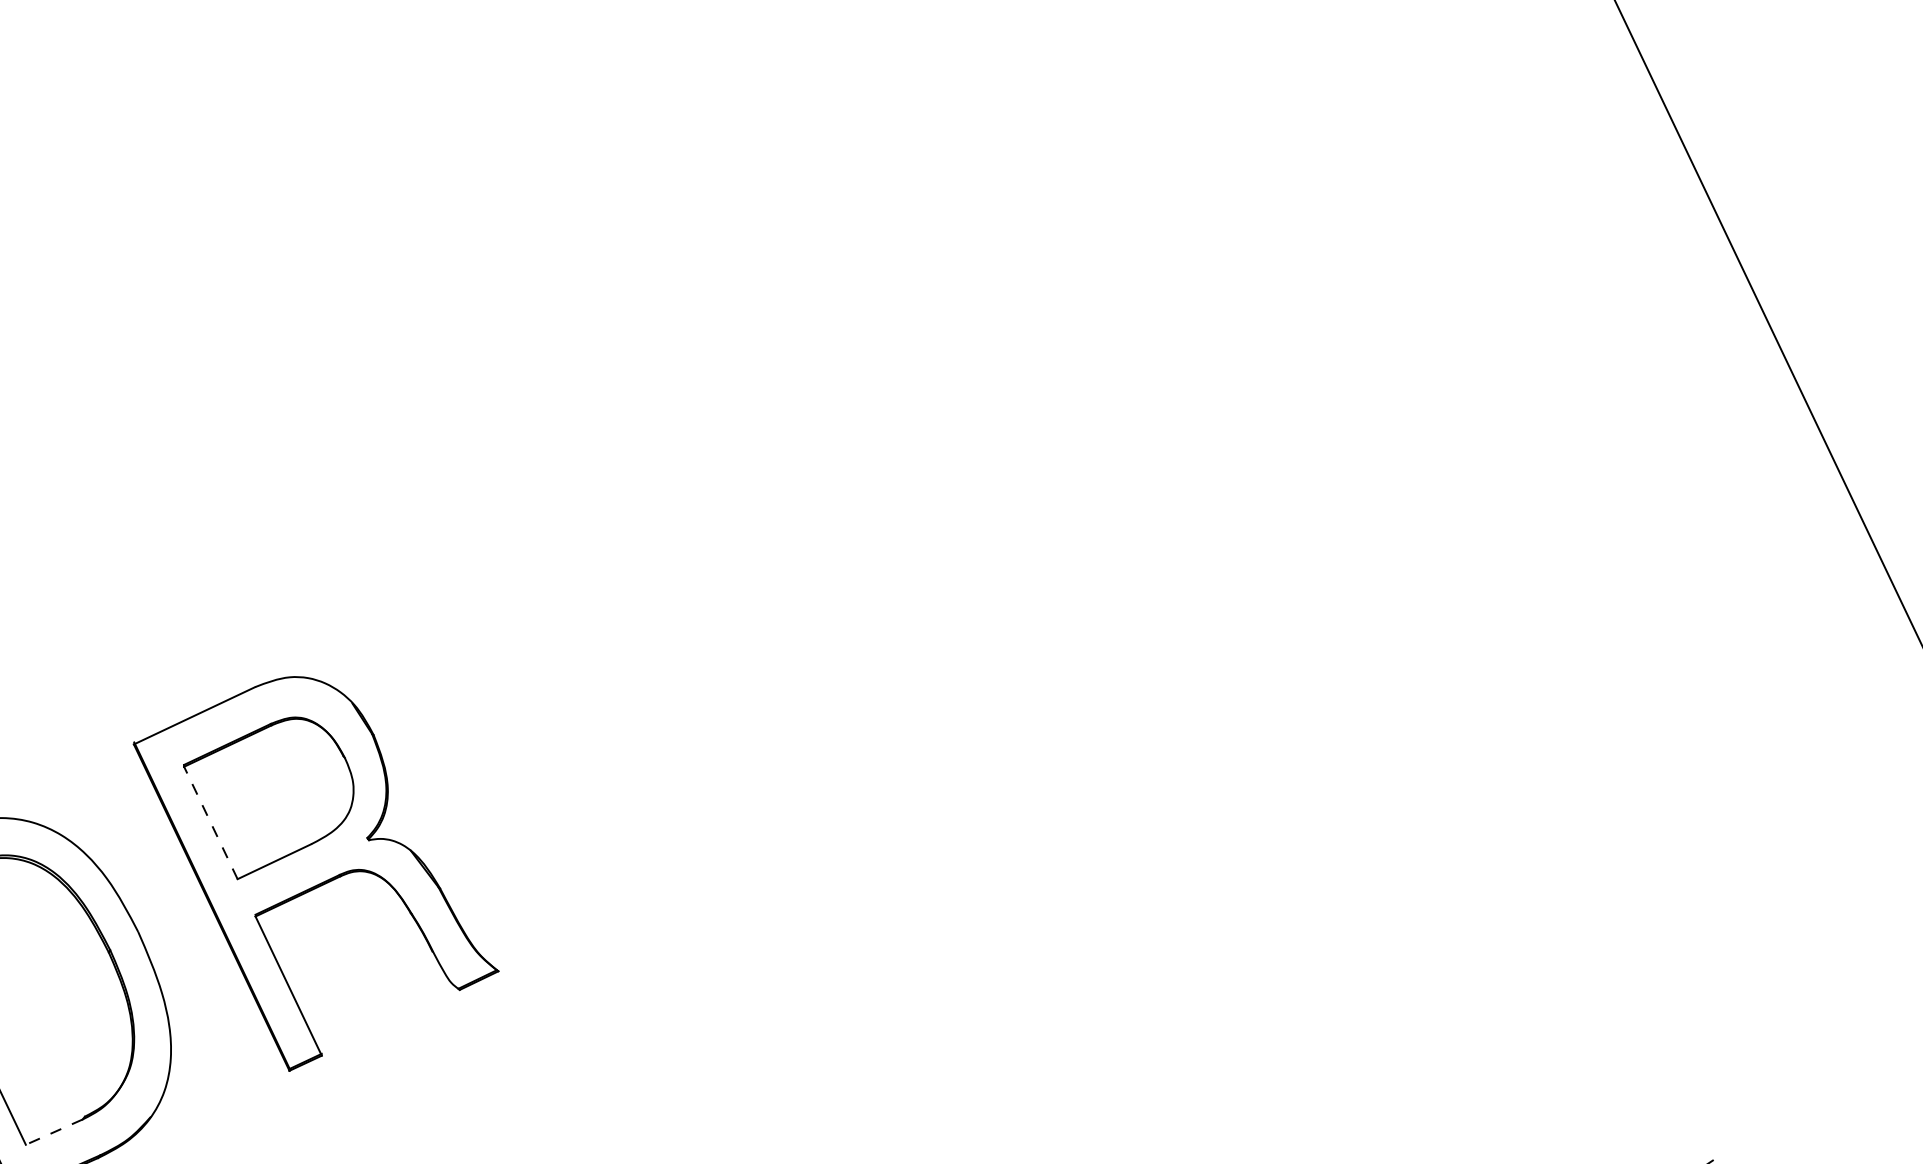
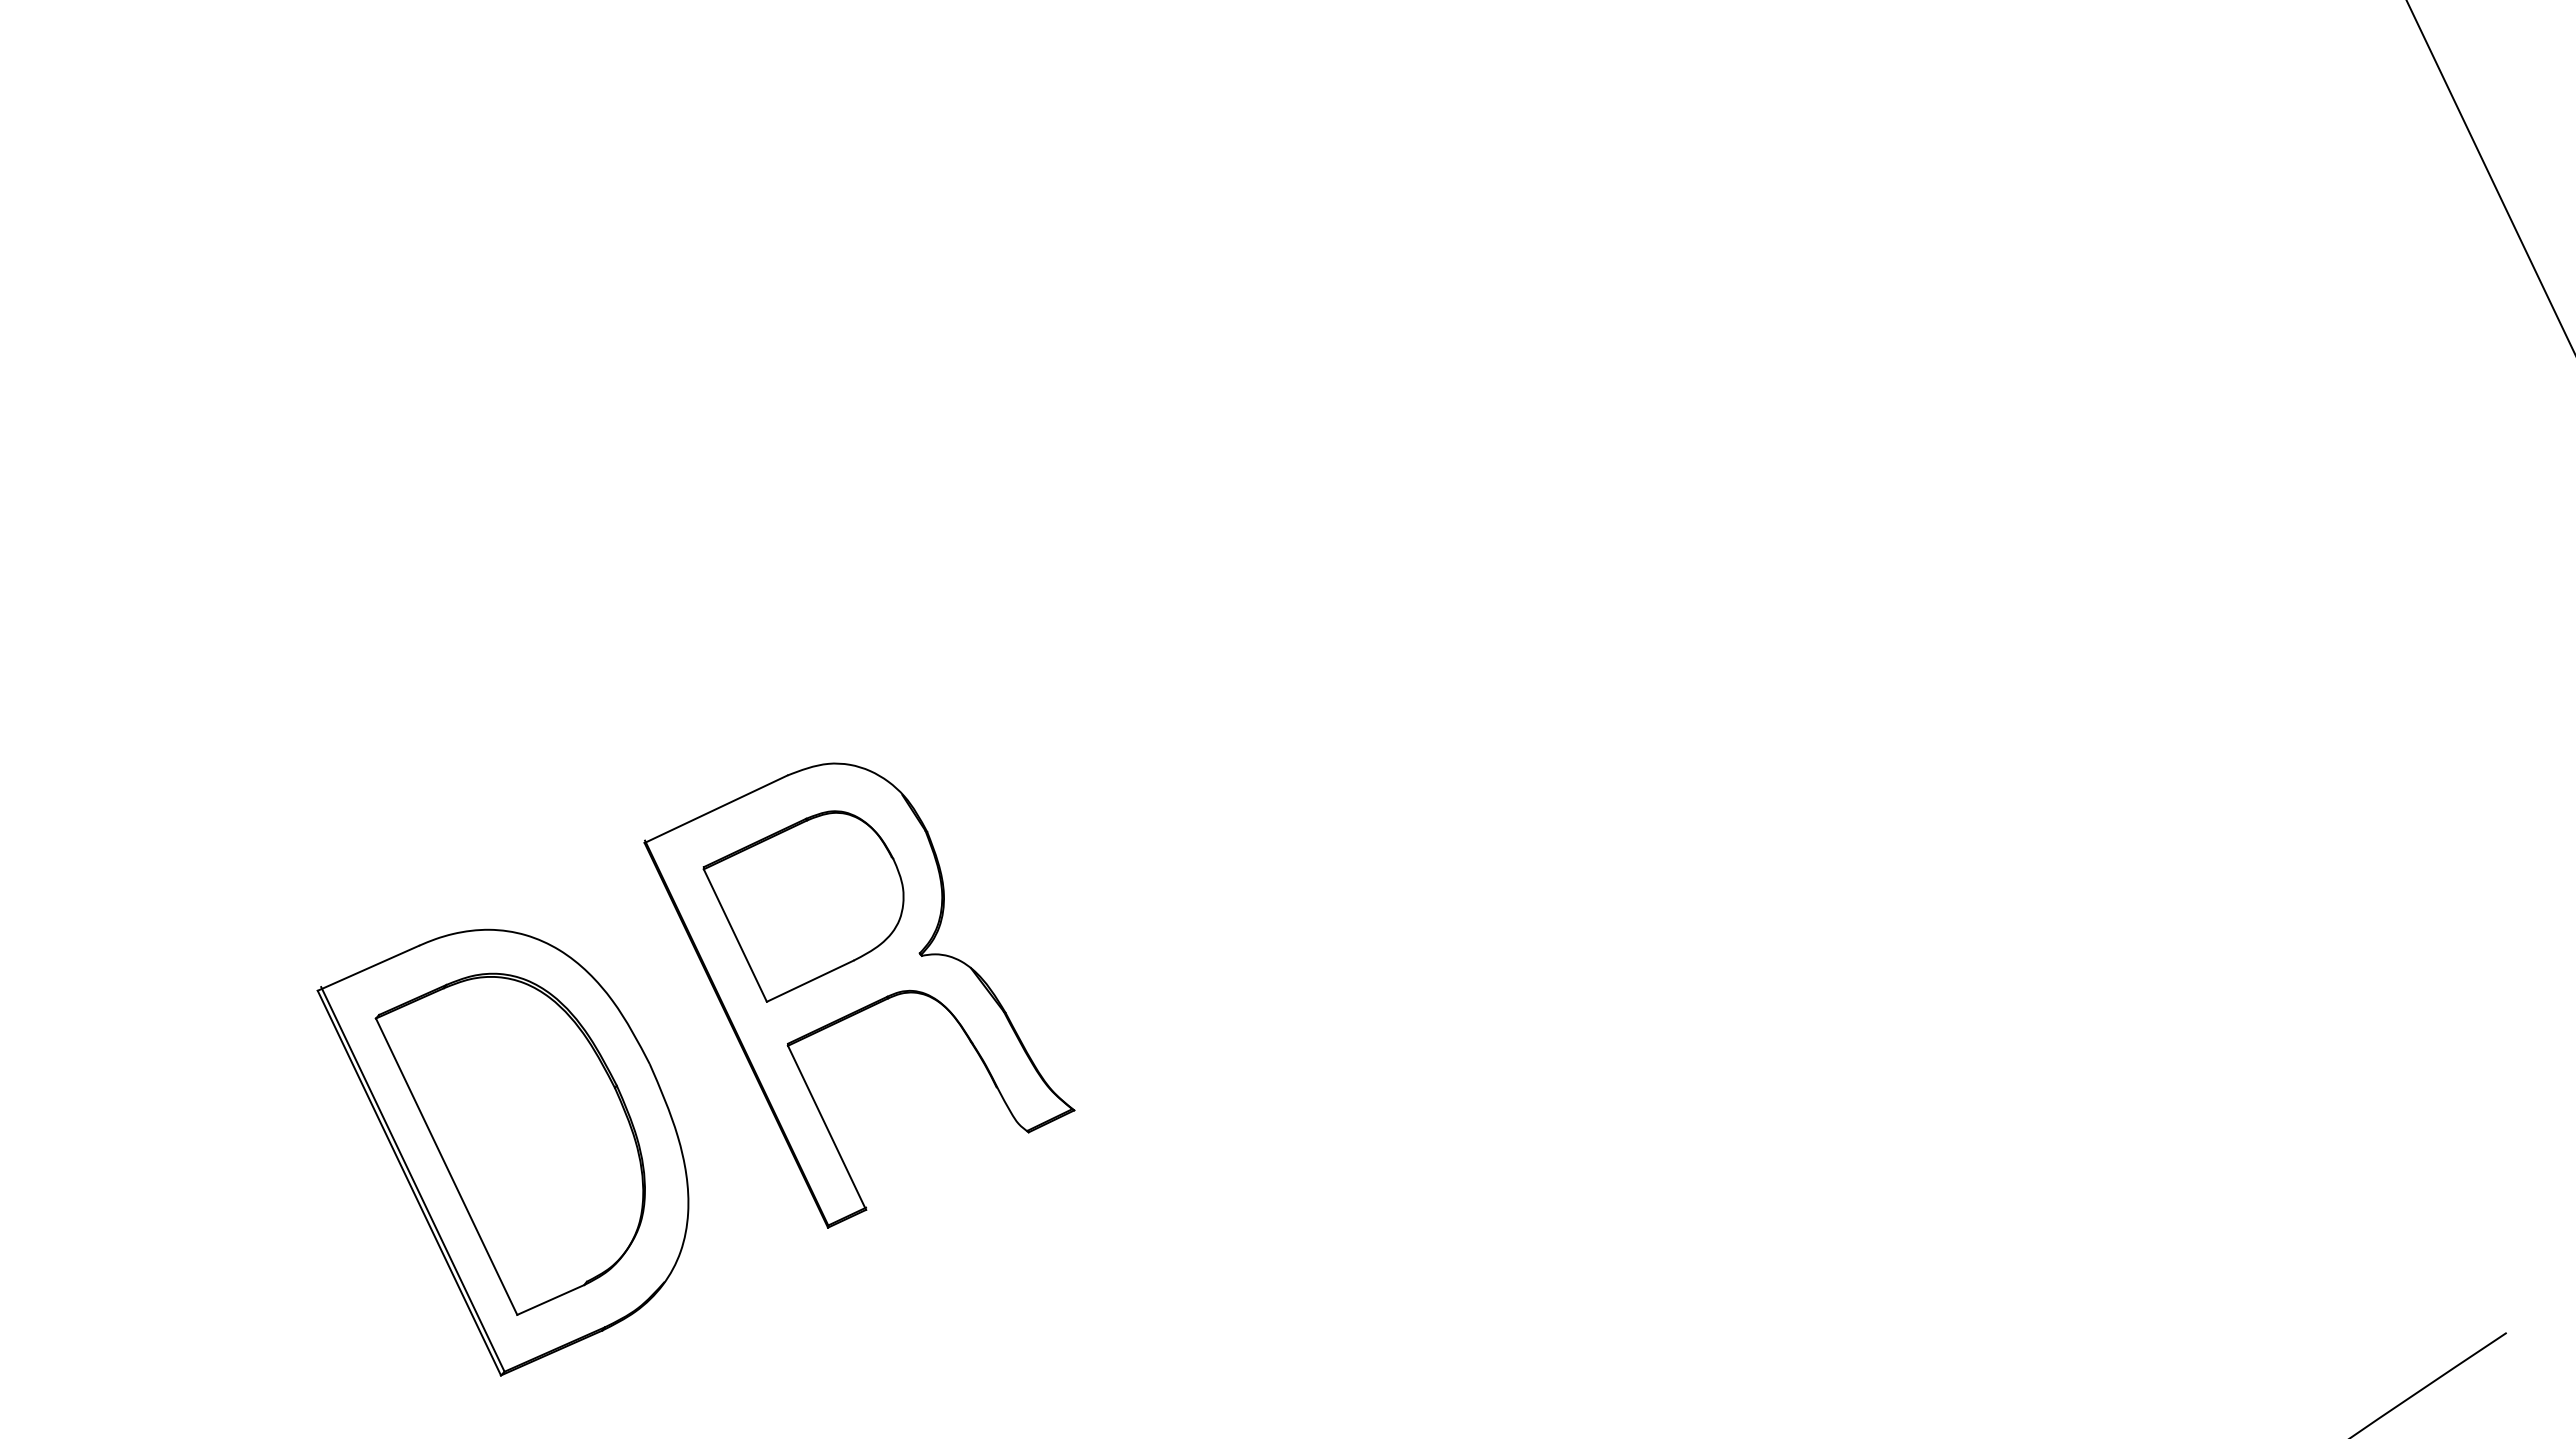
line: (211, 822) -> (735, 935), dashed -> solid
line: (54, 1131) -> (550, 1299), dashed -> solid

